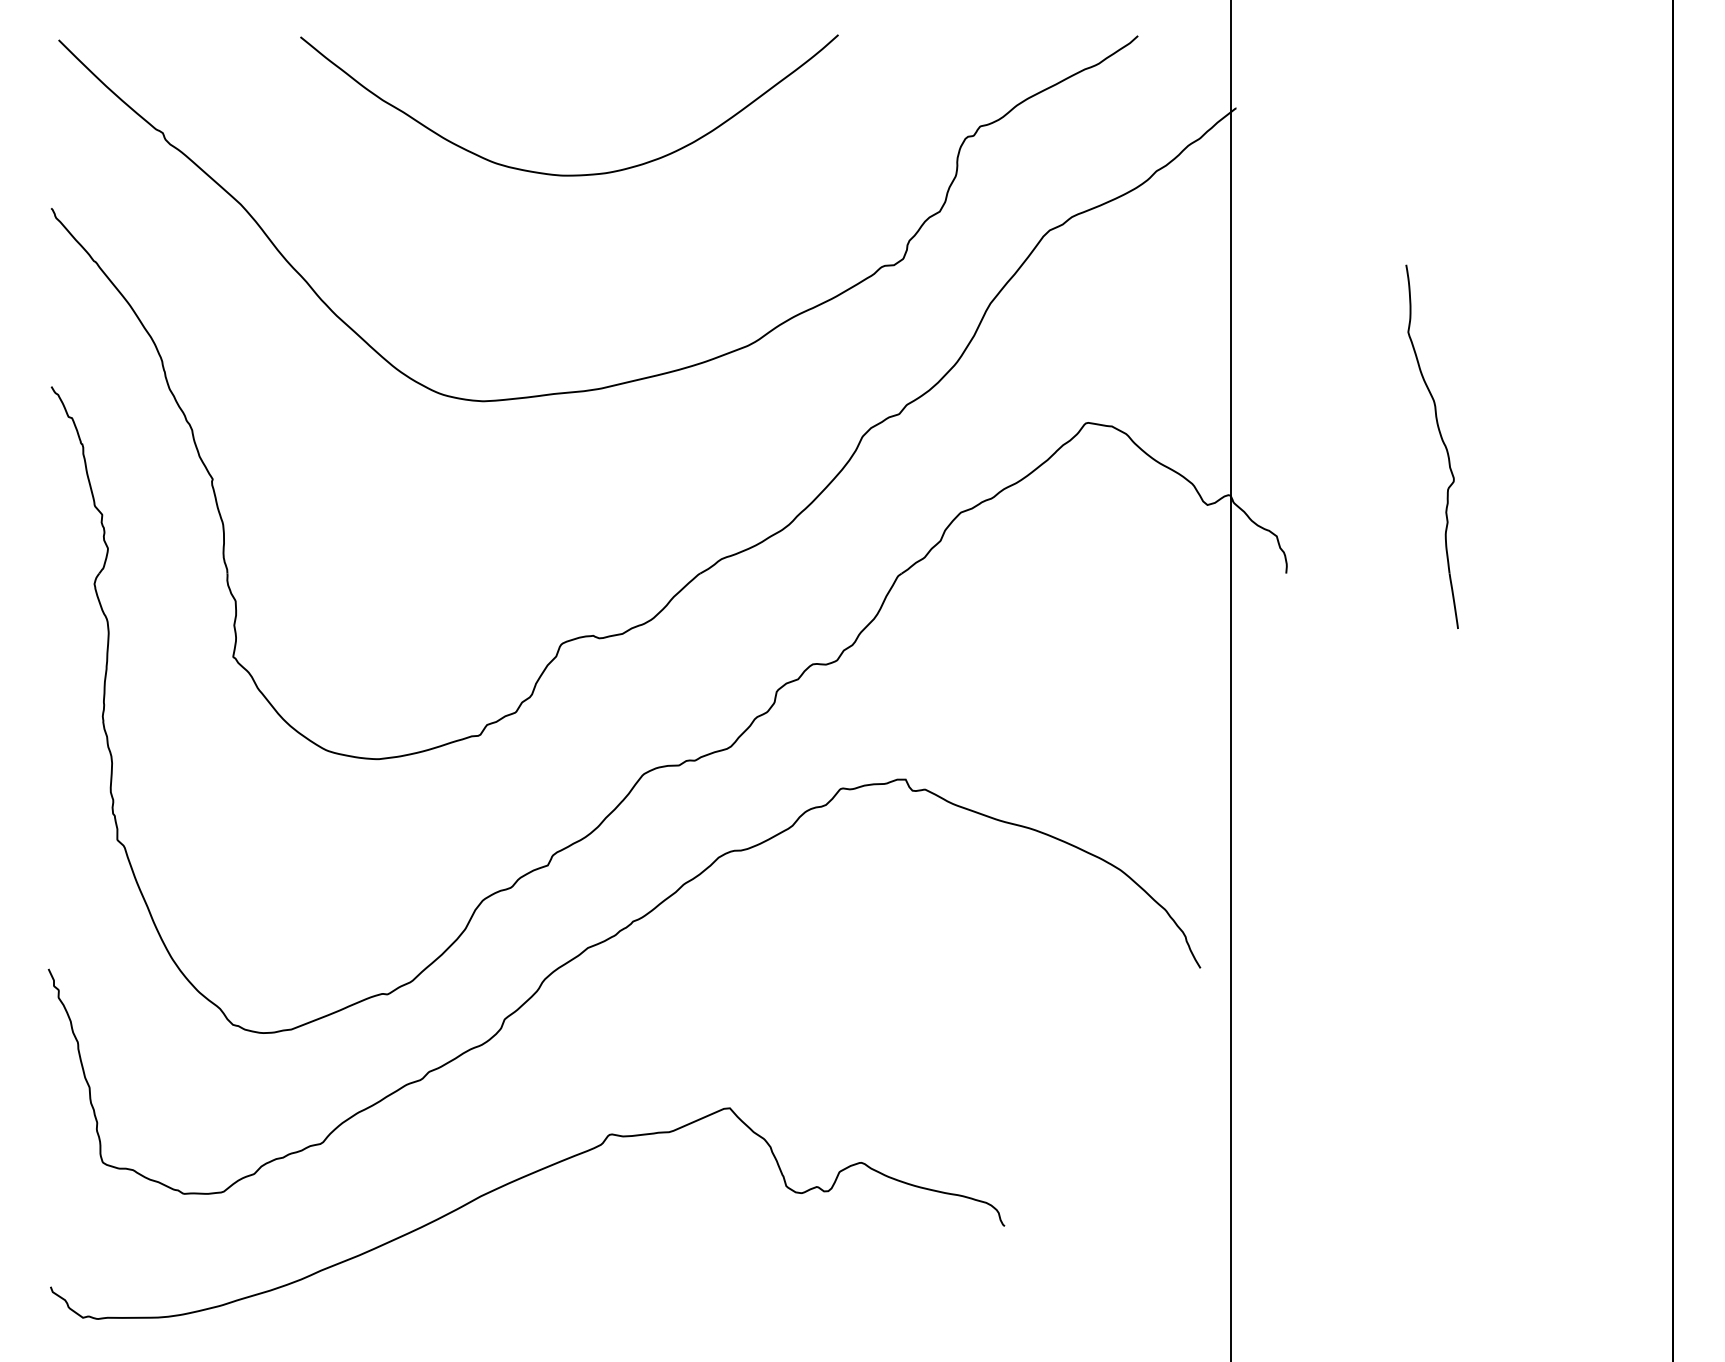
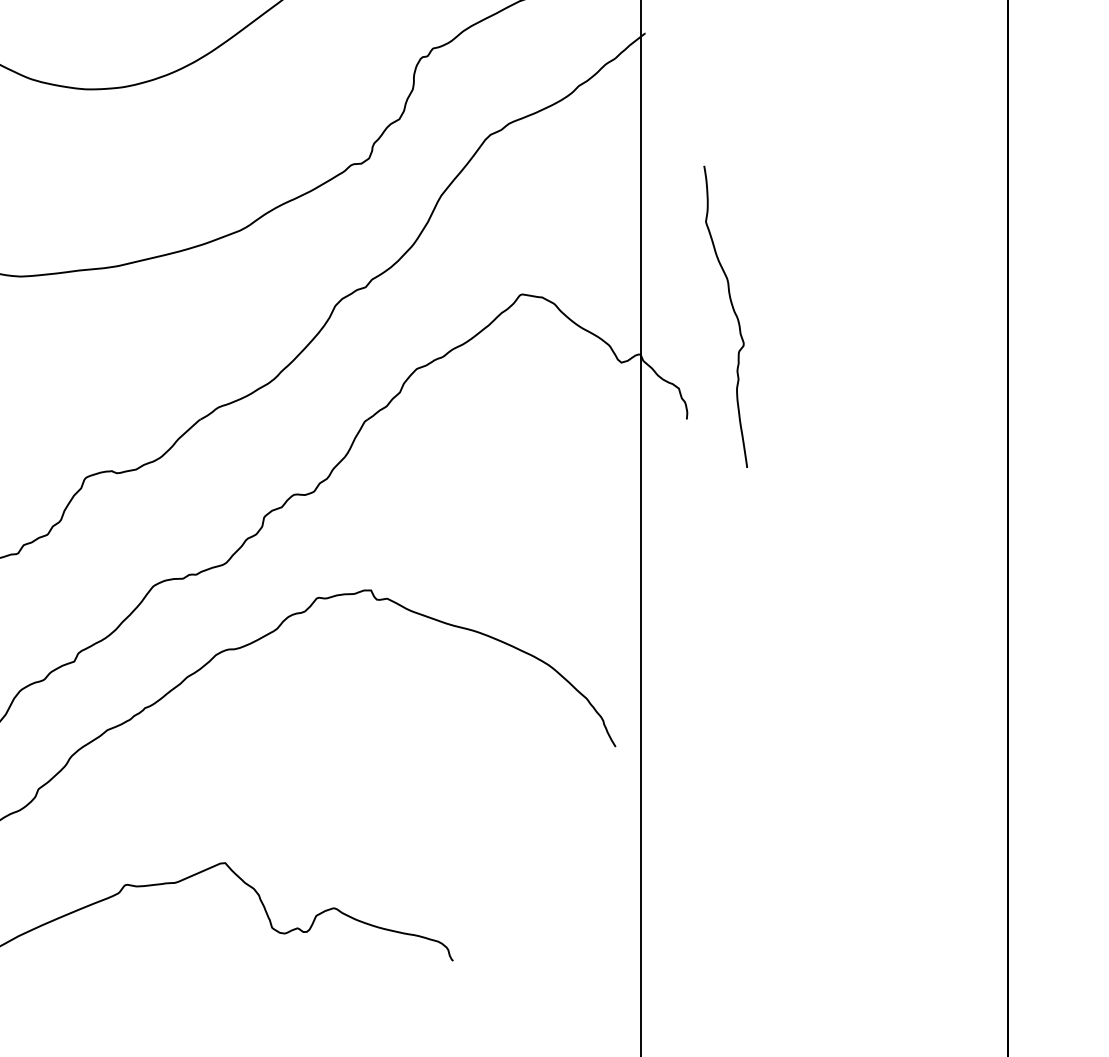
part: (1441, 440) -> (733, 311), moved

